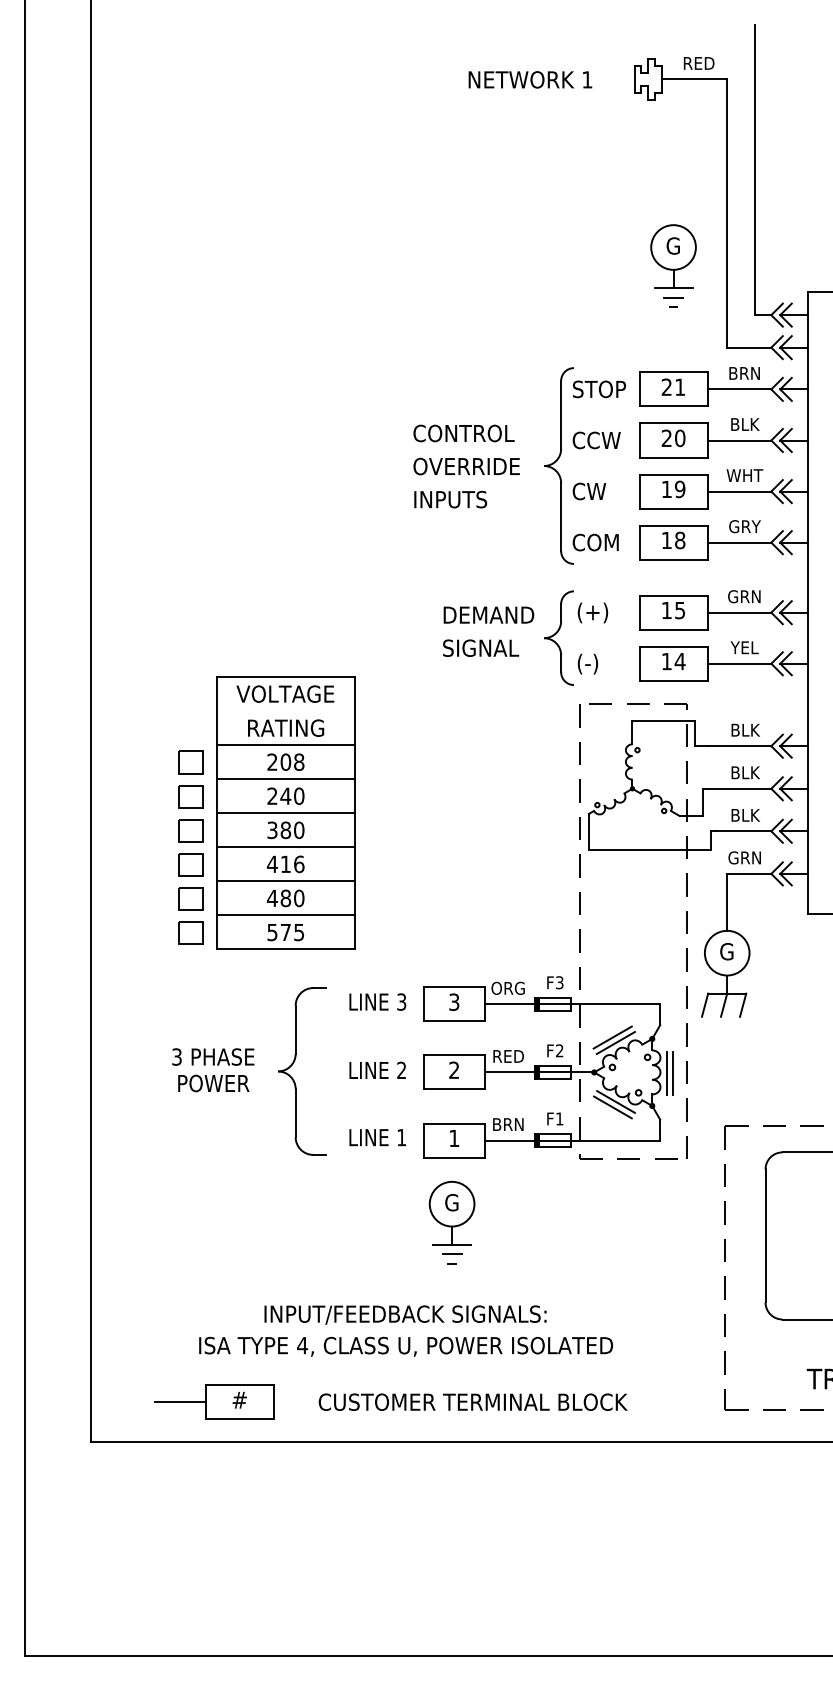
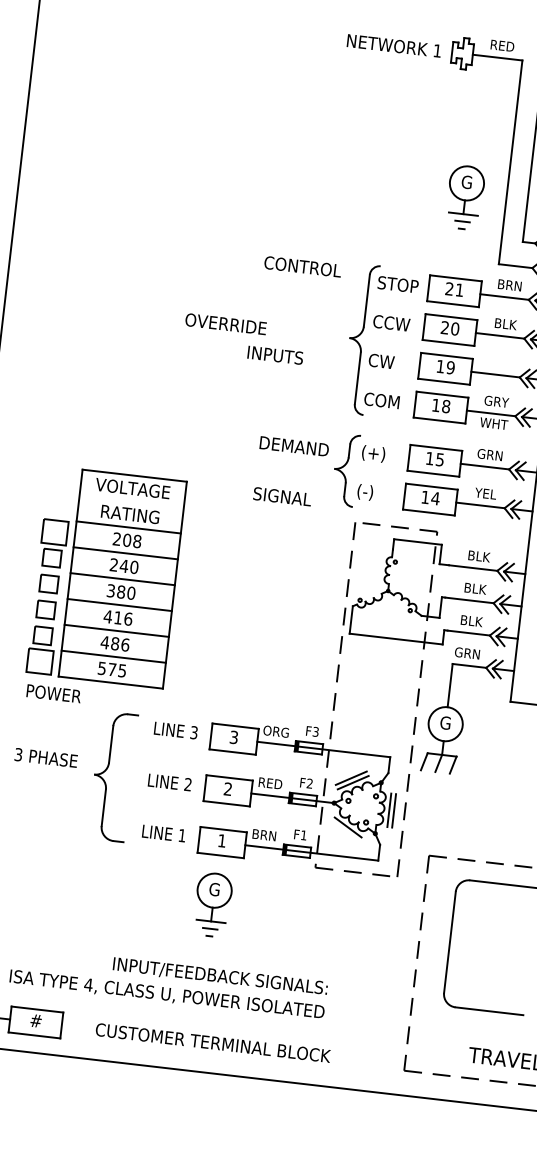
text: (530, 79) -> (394, 45), moved
text: (463, 433) -> (302, 266), moved
text: (466, 466) -> (225, 324), moved
text: (744, 475) -> (493, 423), moved
text: (481, 647) -> (282, 496), moved
part: (190, 762) -> (54, 532), size x1.4
text: (299, 897) -> (125, 644), 480 -> 486
part: (190, 932) -> (39, 661), size x1.4
text: (213, 1083) -> (53, 693), moved
line: (612, 1107) -> (344, 831), removed
text: (405, 1314) -> (220, 976), moved

